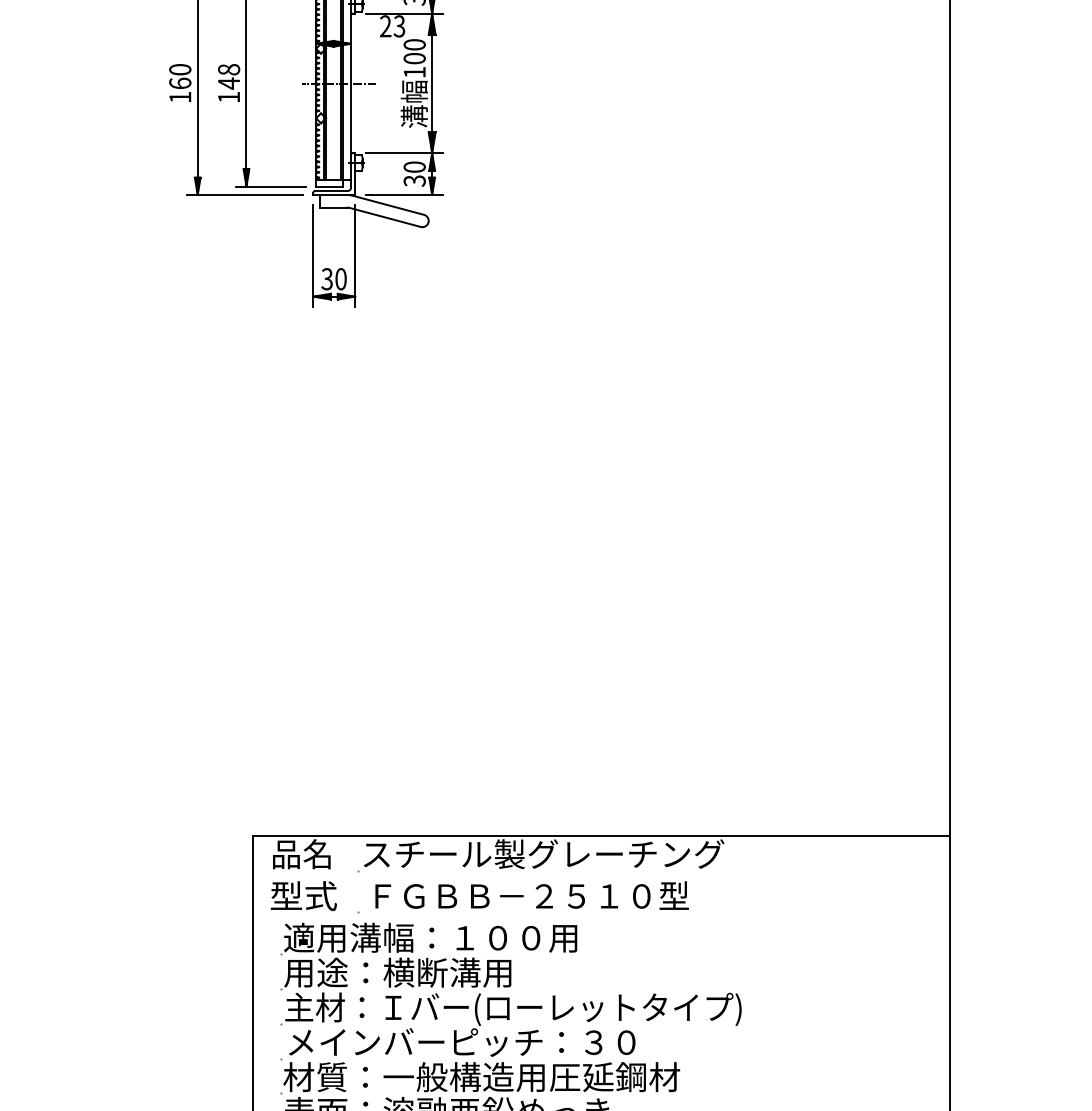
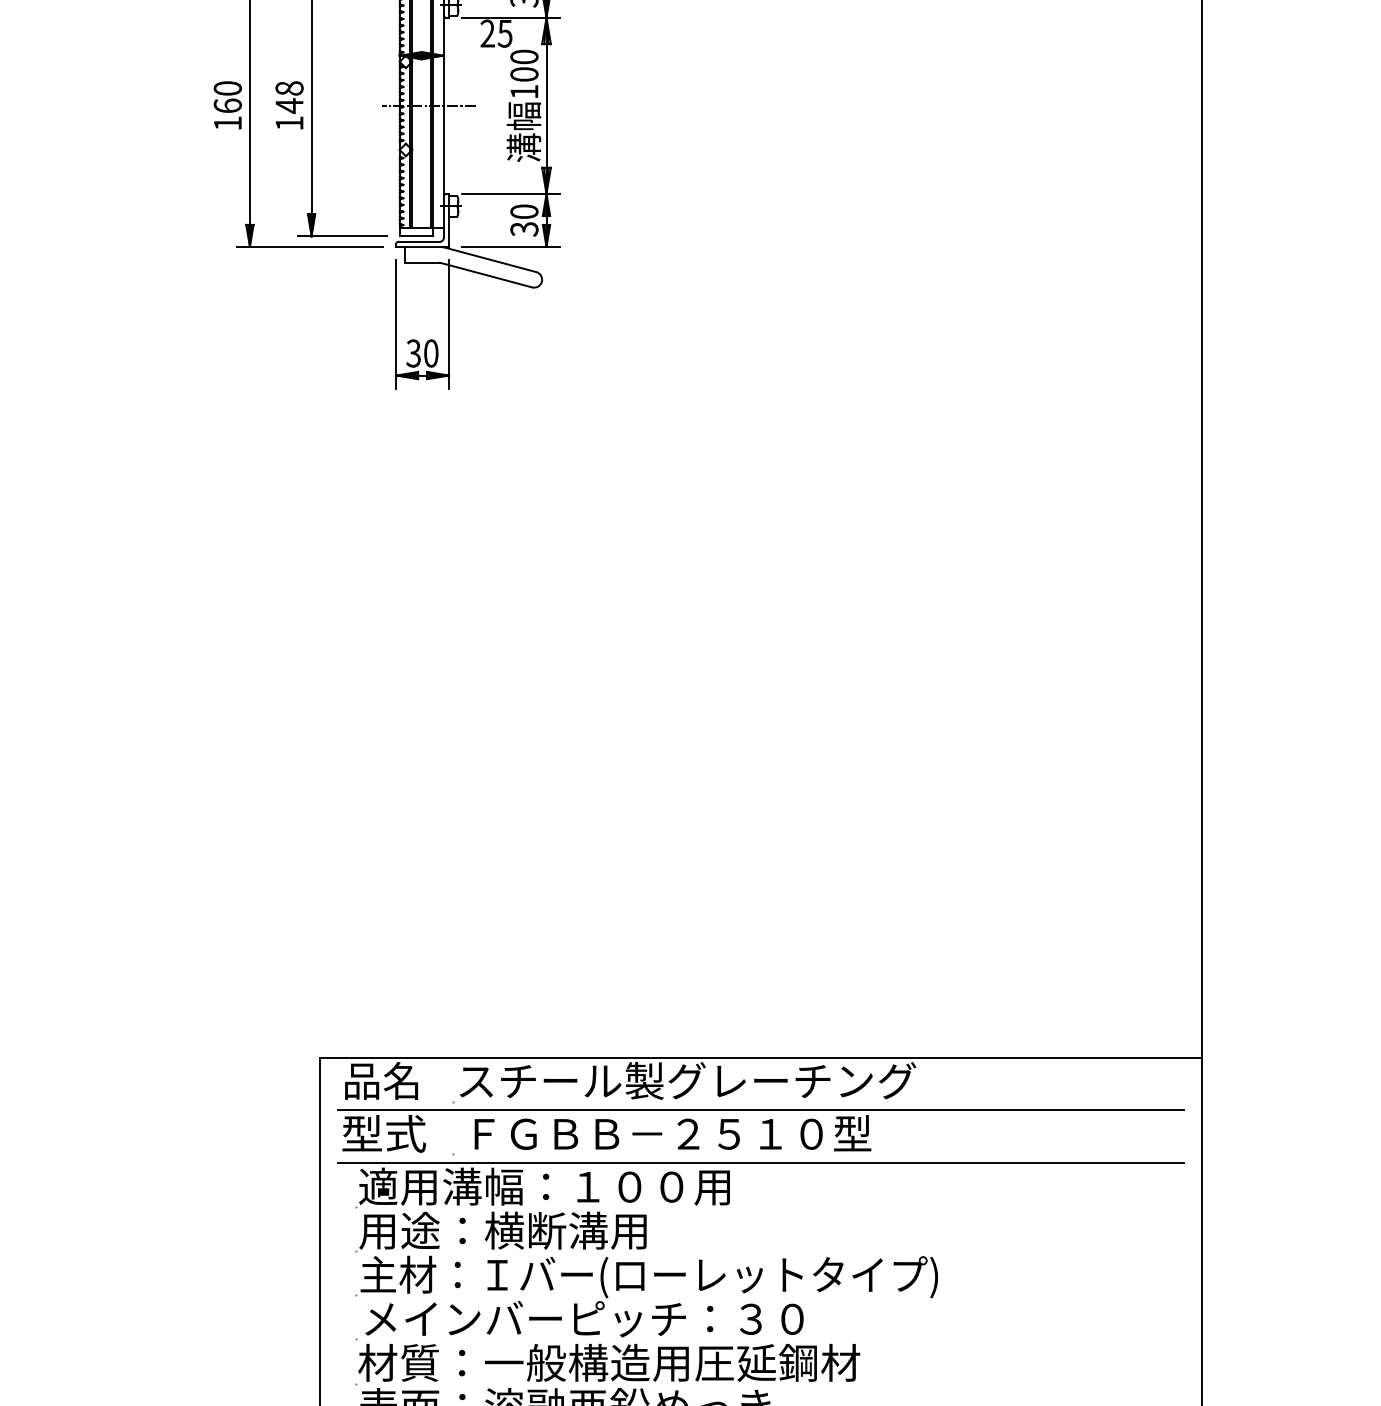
text: (399, 26) -> (505, 33), 23 -> 25
line: (601, 877) -> (760, 1110), added
line: (601, 919) -> (760, 1163), added

